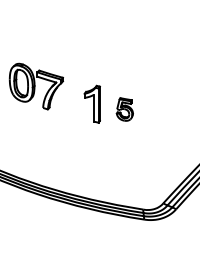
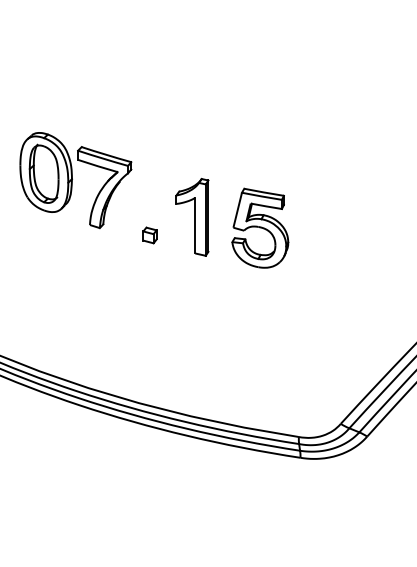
part: (124, 109) -> (259, 228), size x1.67
part: (71, 112) -> (149, 234), added

